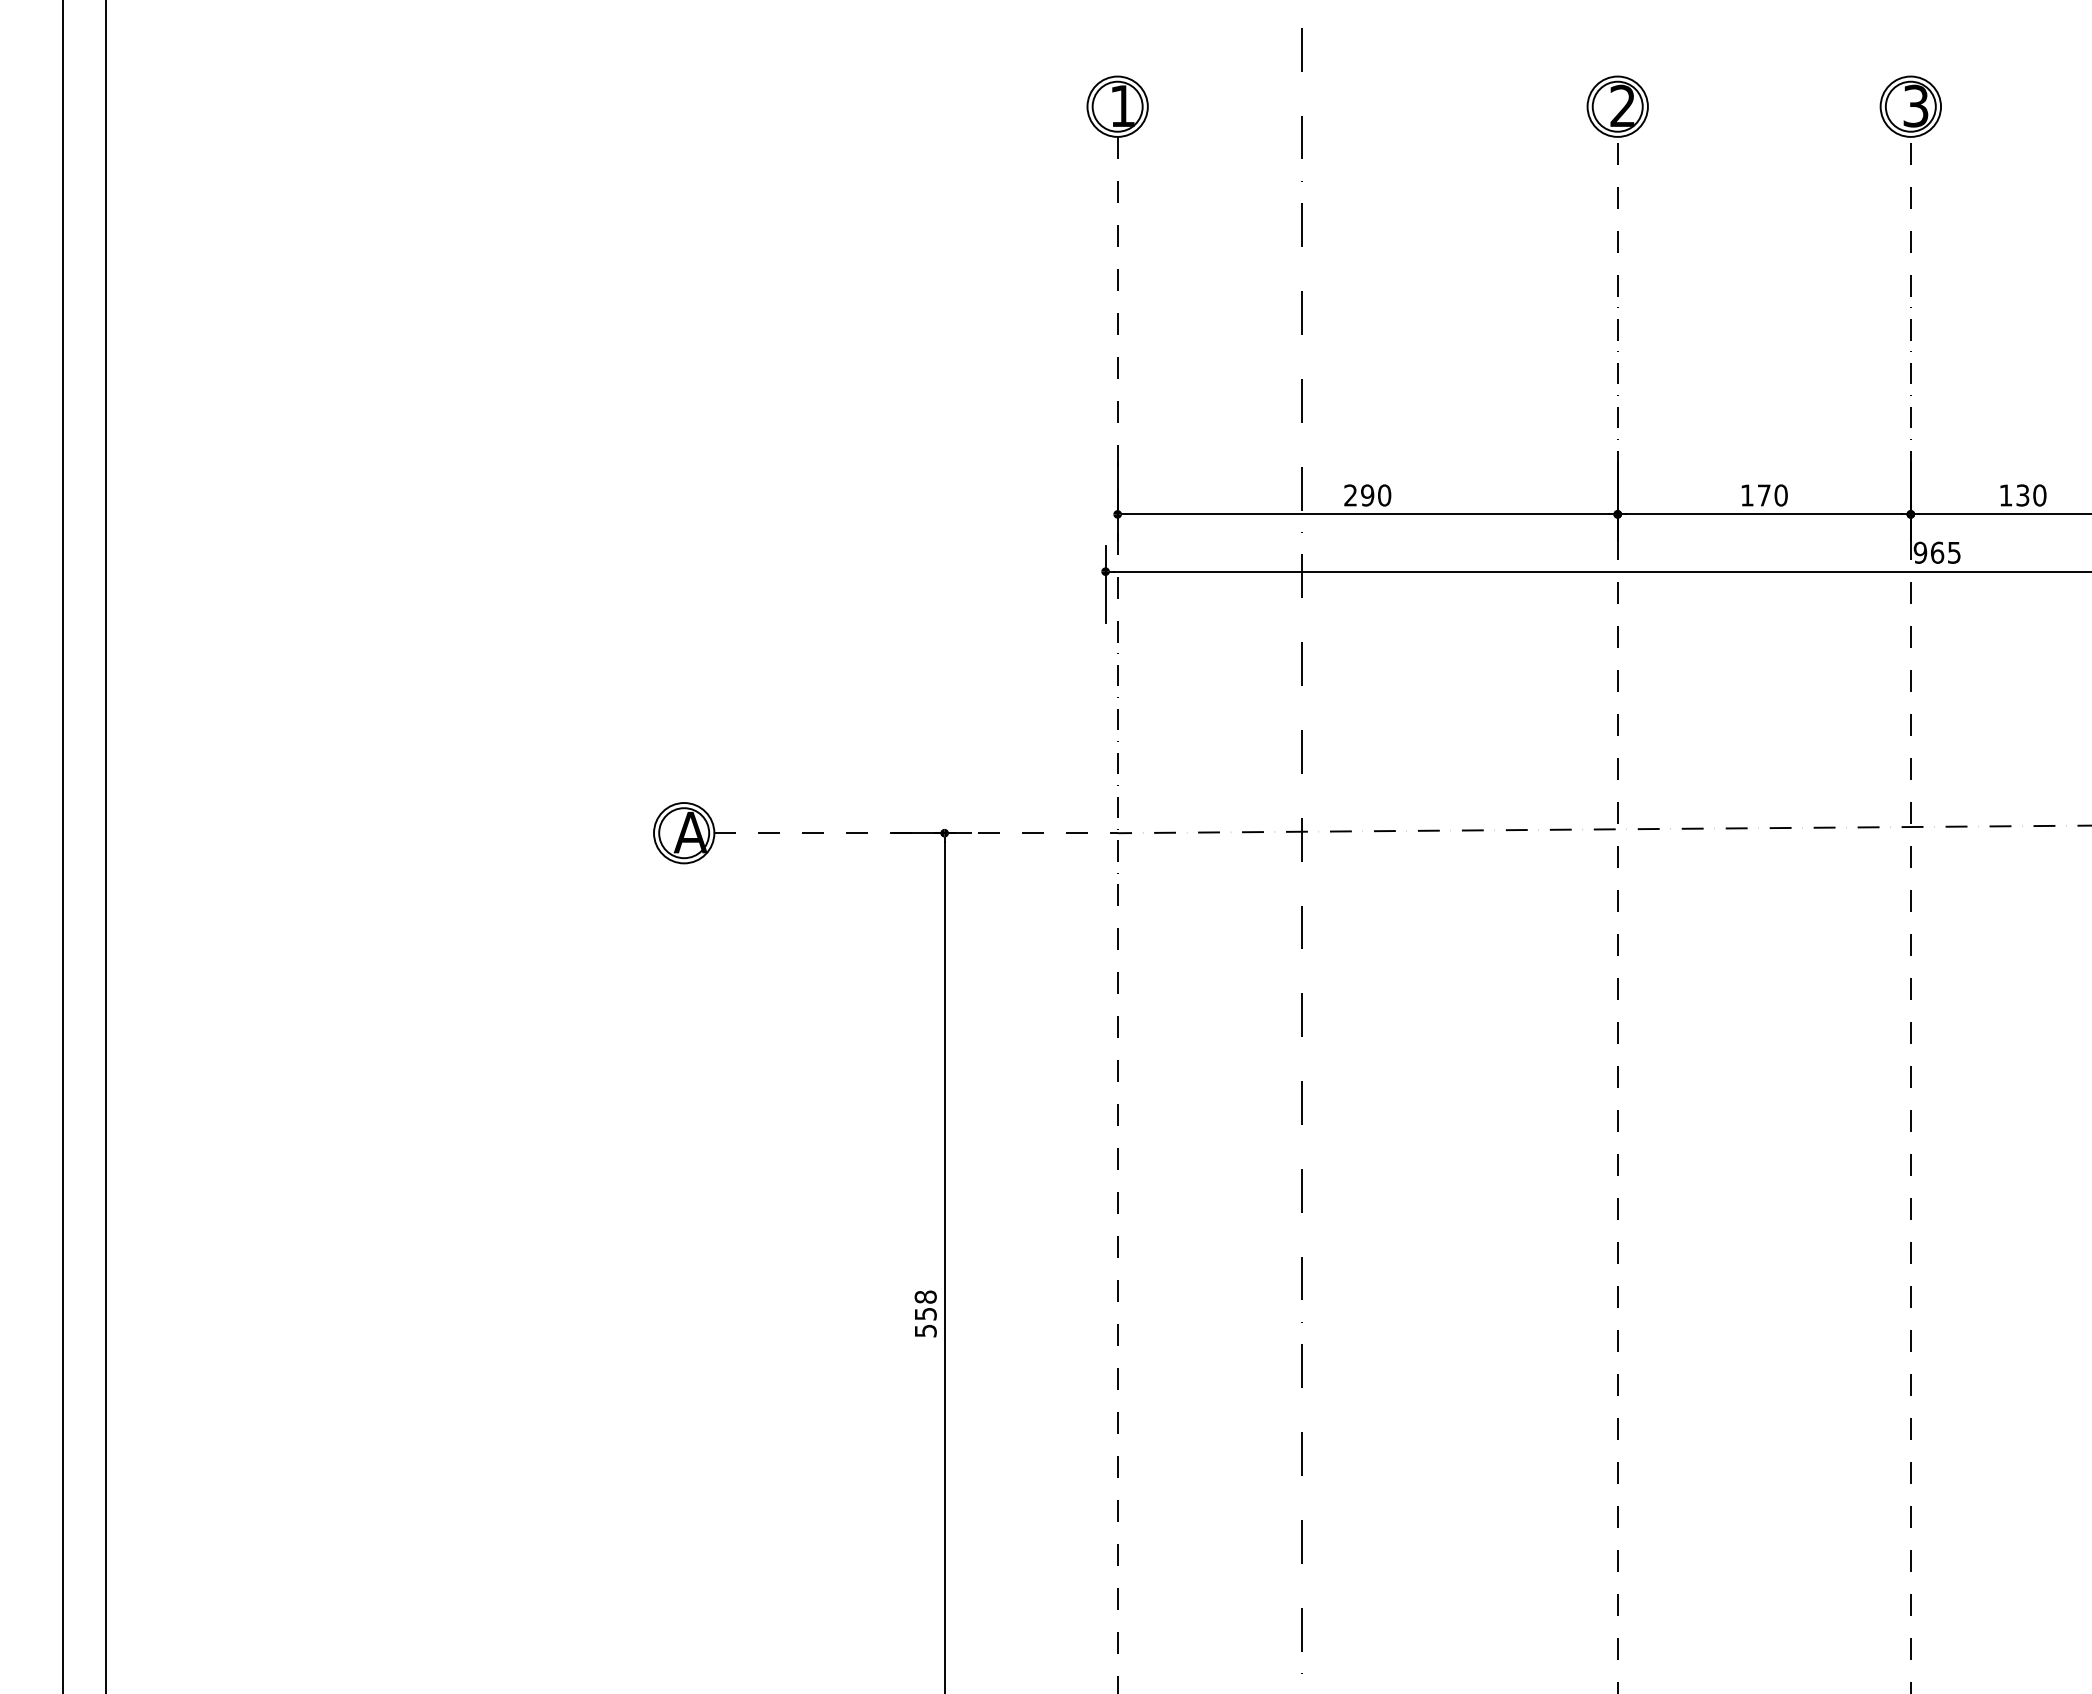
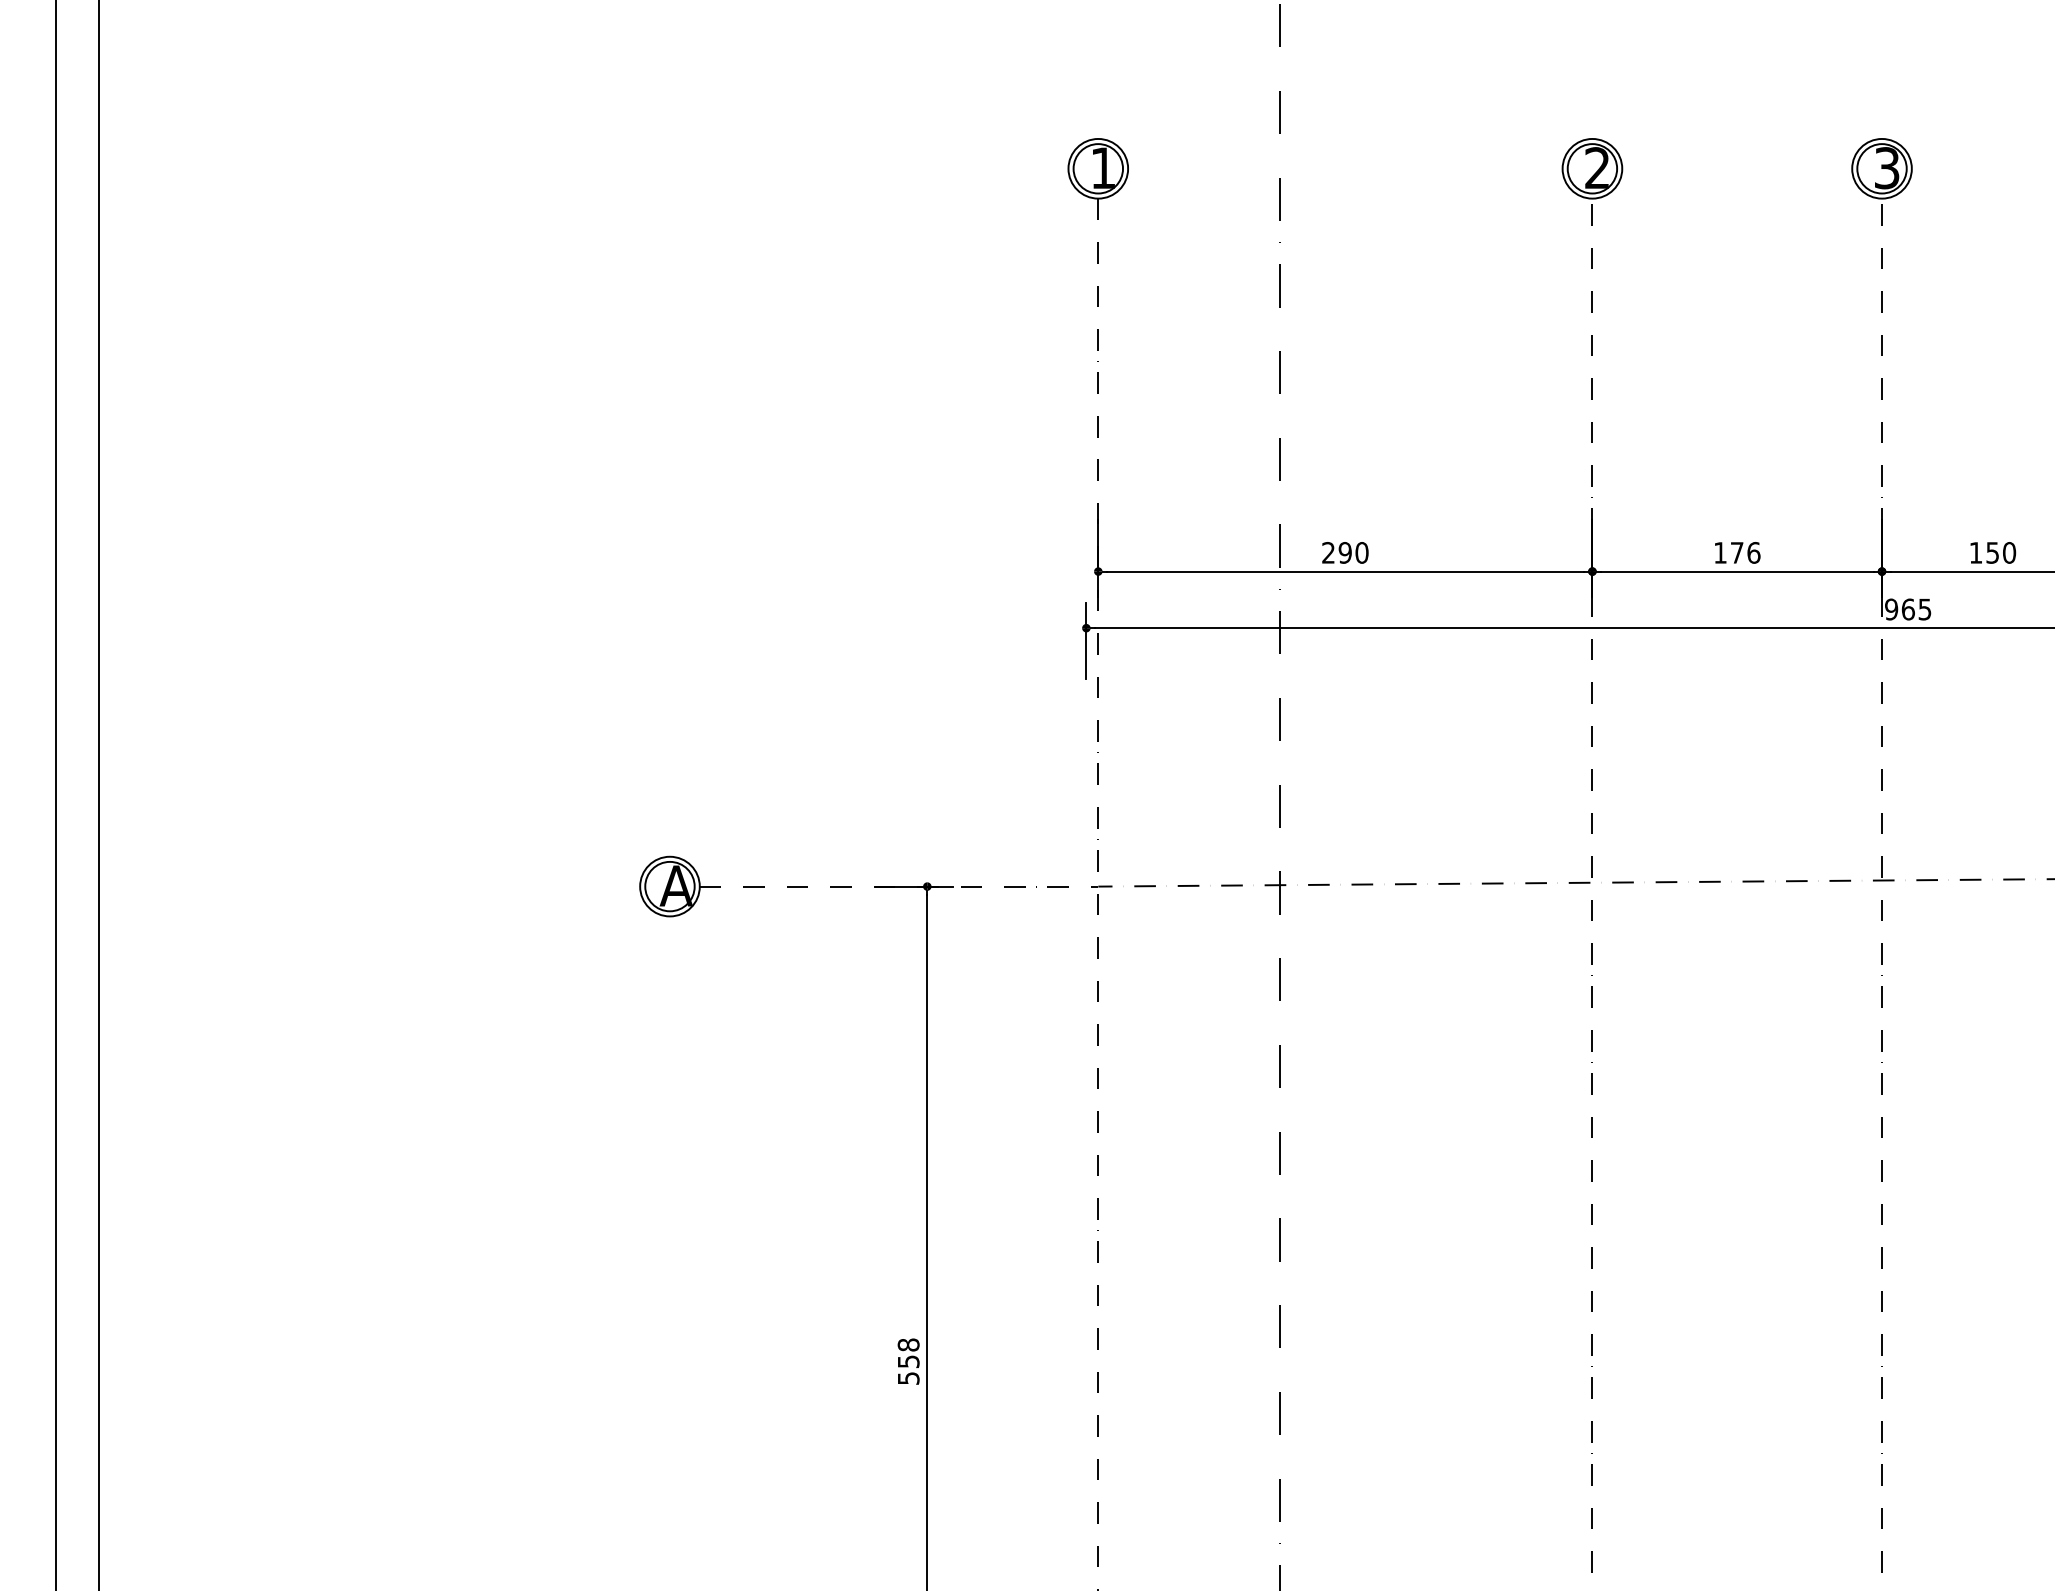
text: (2023, 494) -> (1993, 551), 130 -> 150
text: (1780, 495) -> (1753, 552), 170 -> 176

